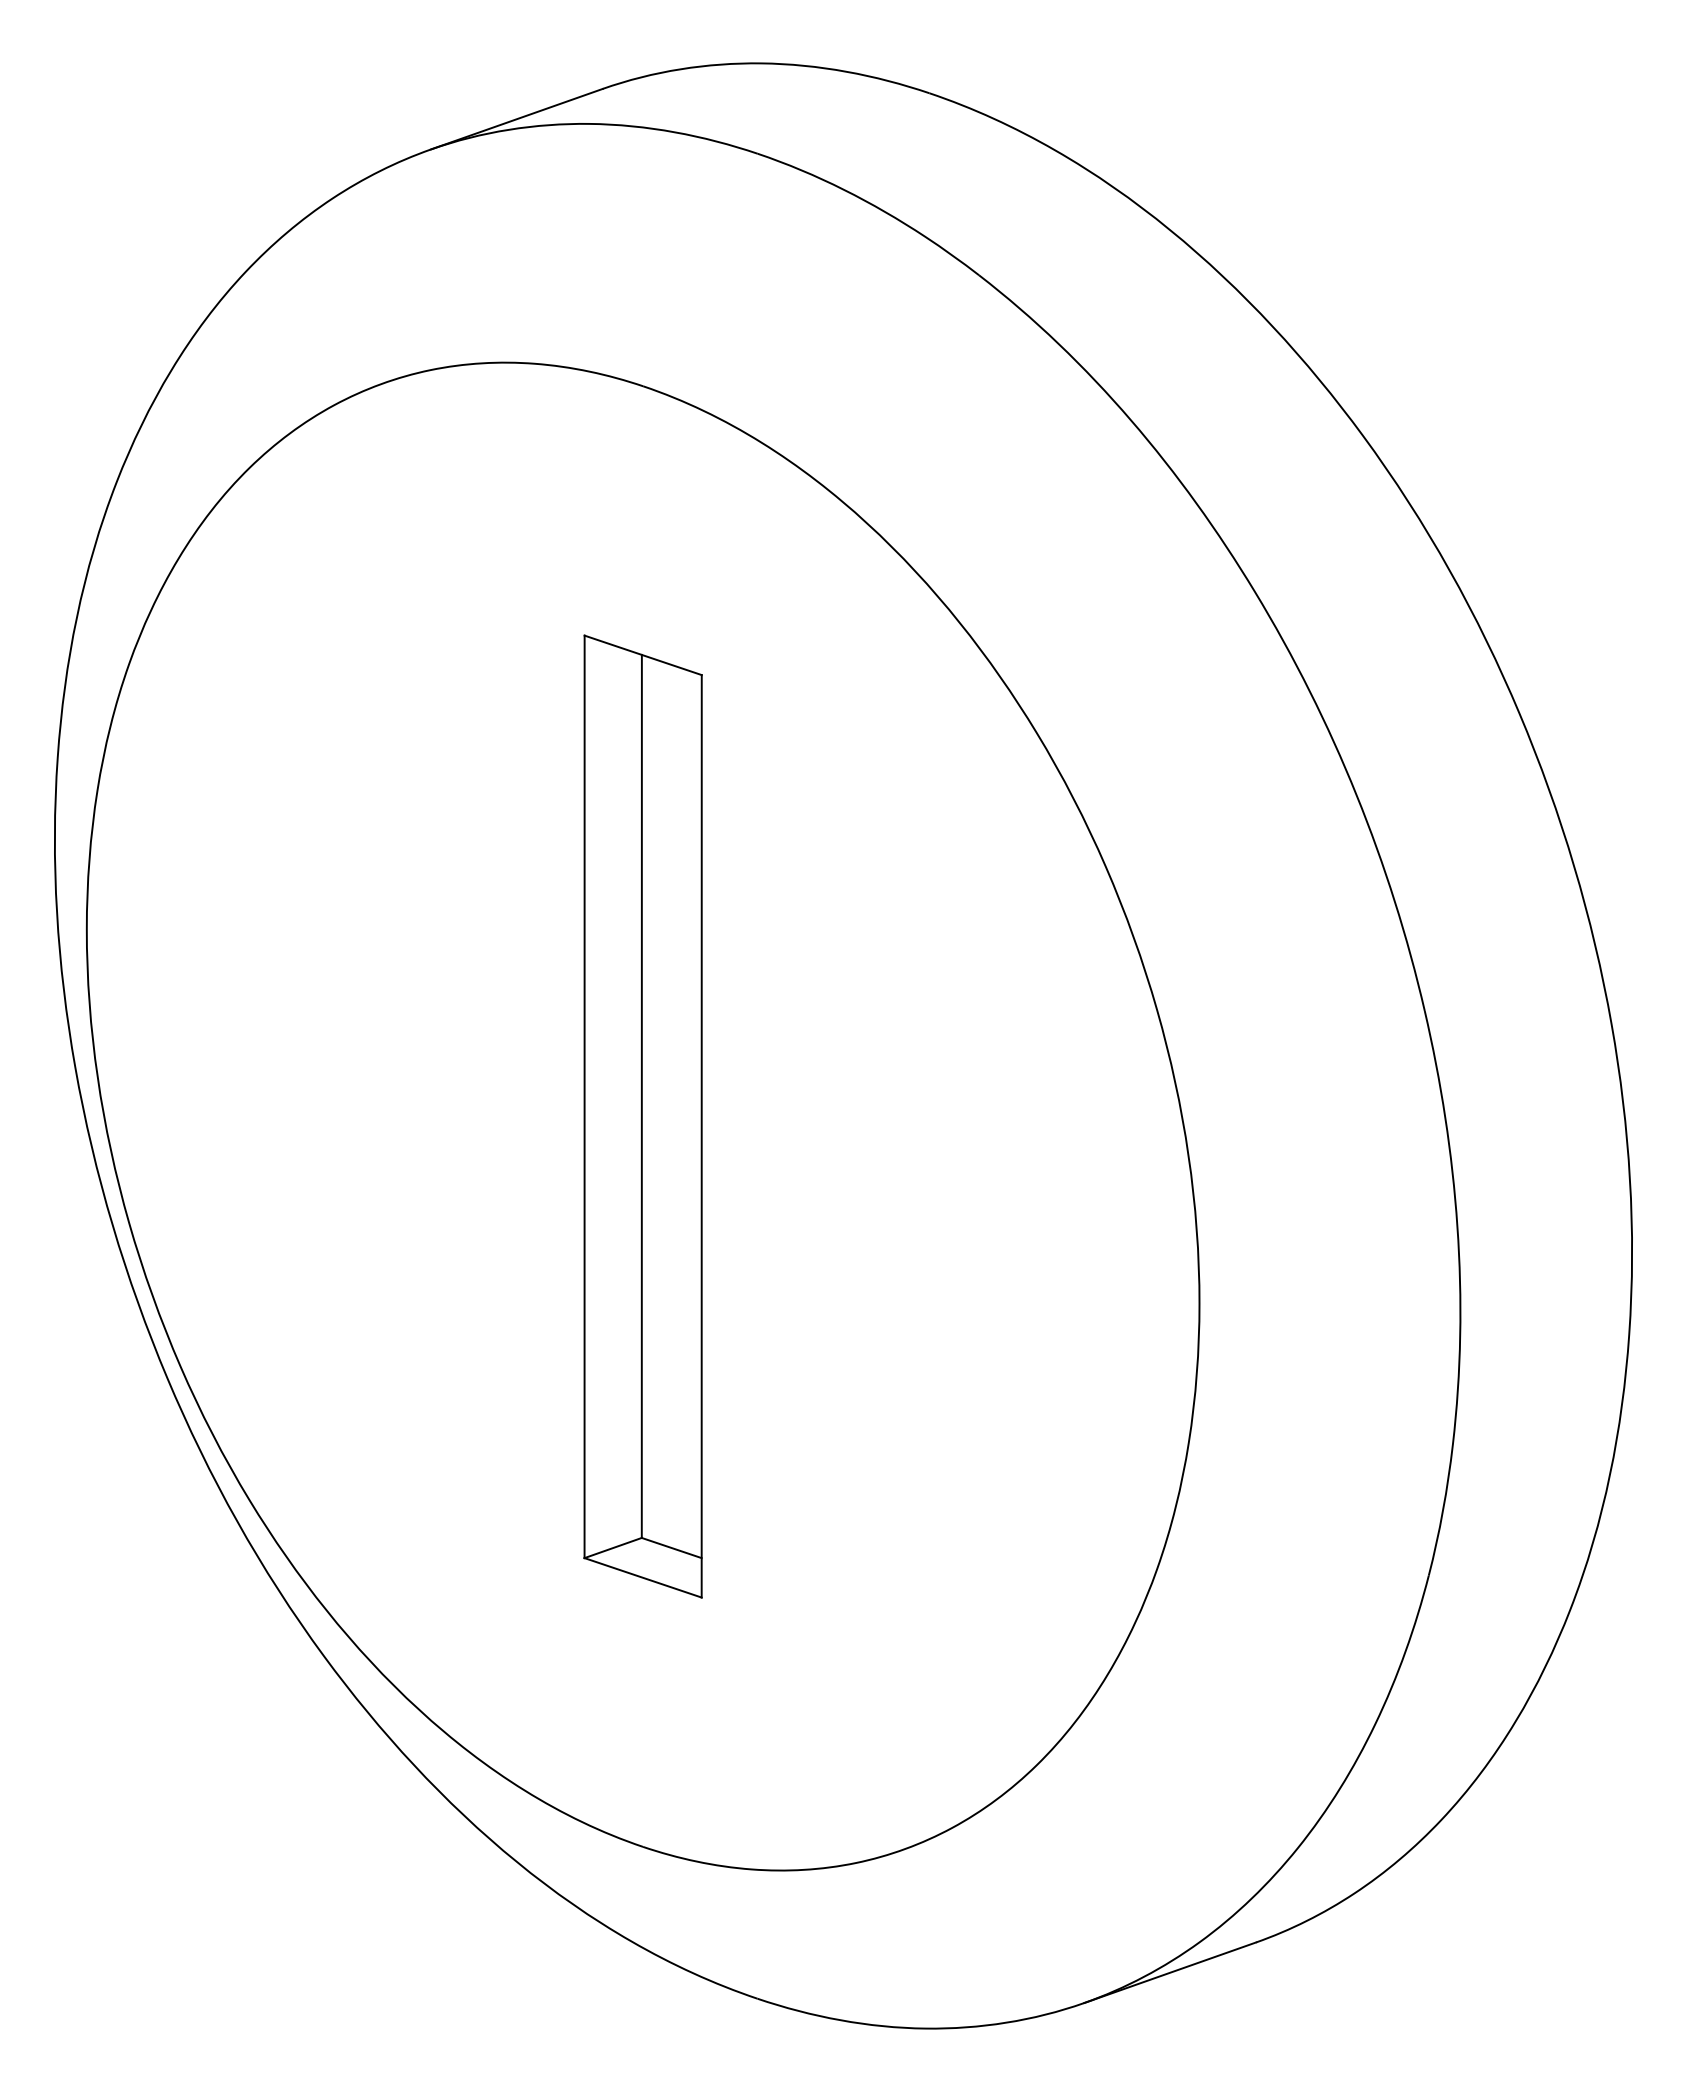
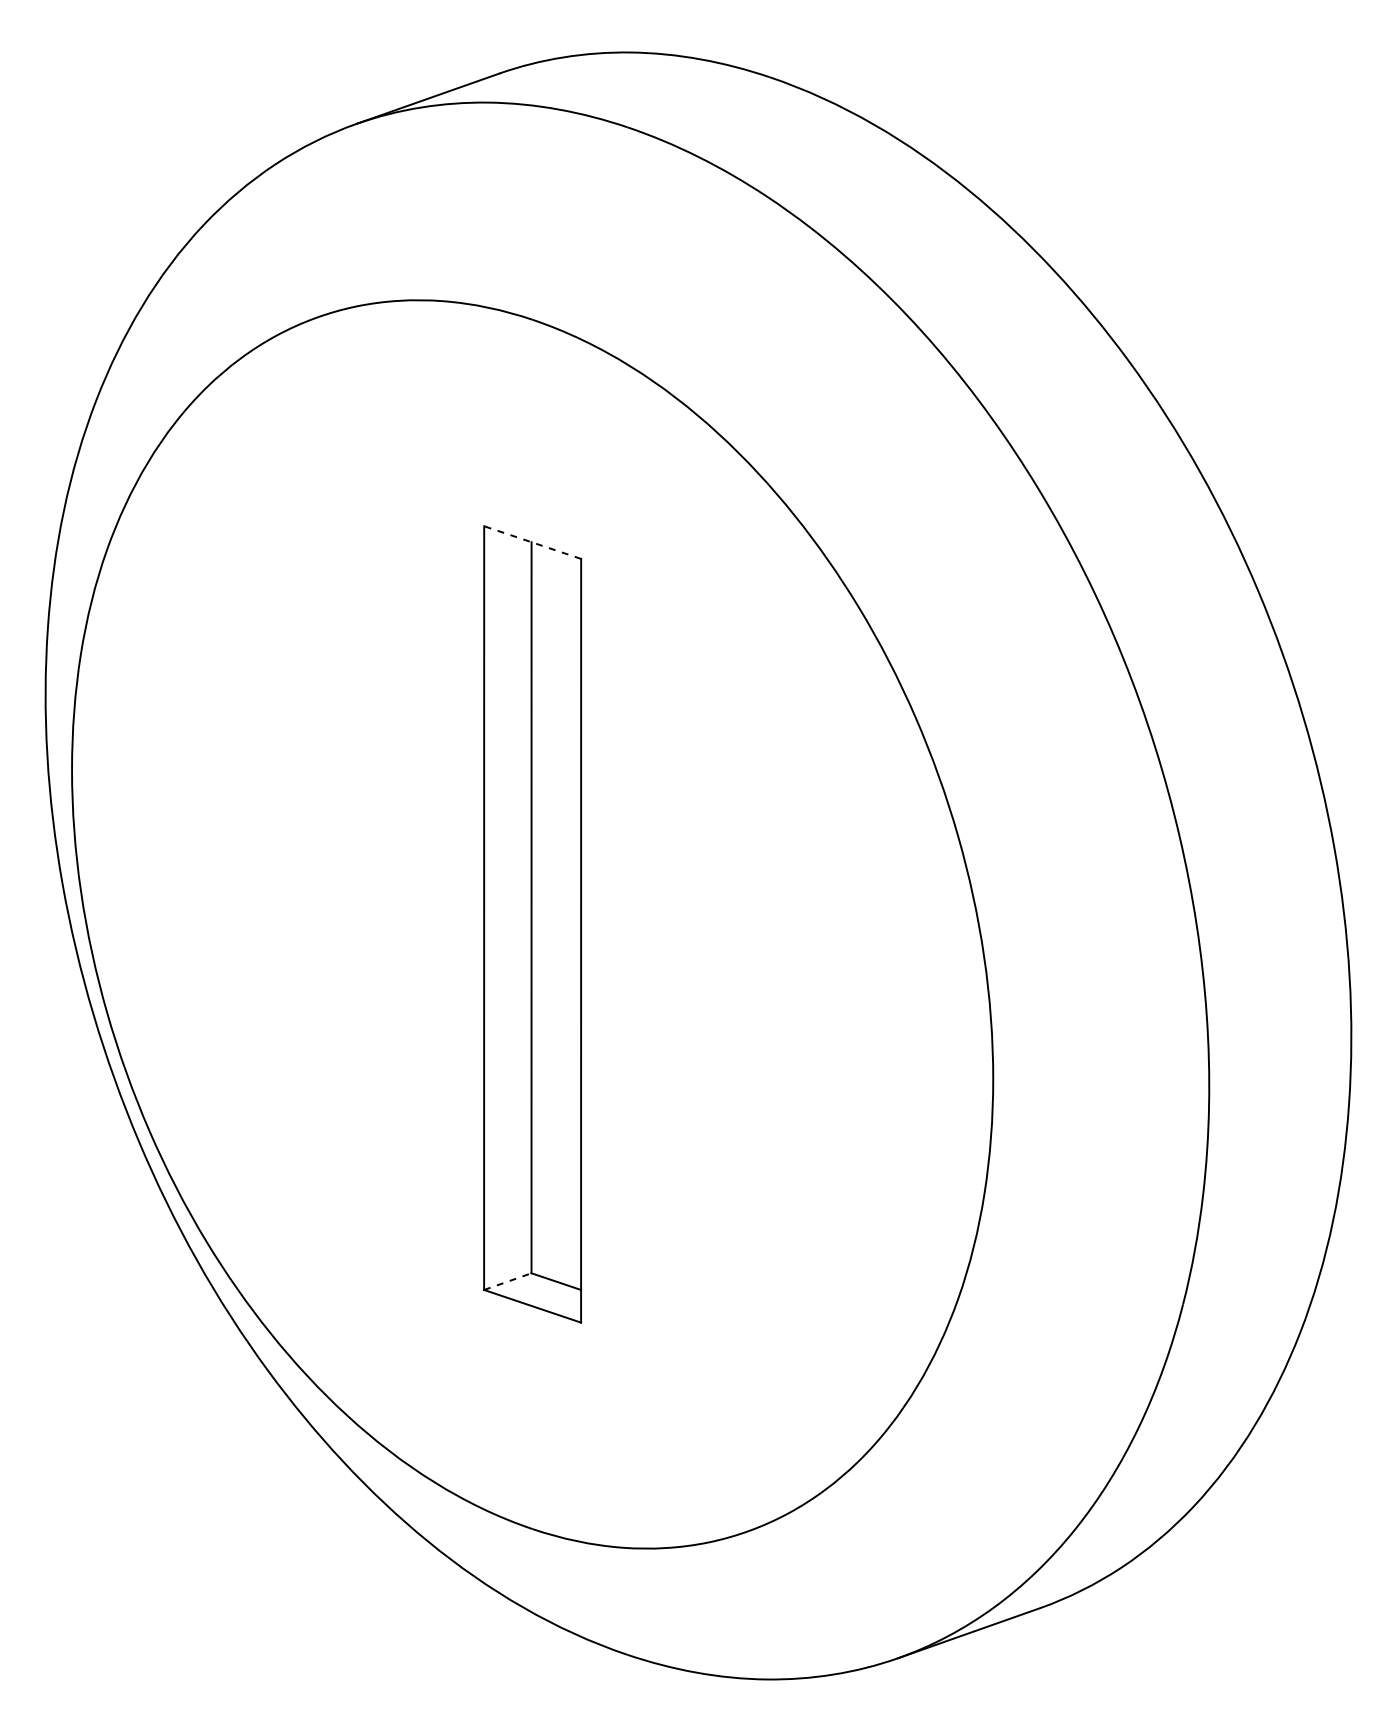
line: (643, 655) -> (532, 542), solid -> dashed
line: (613, 1547) -> (508, 1281), solid -> dashed

